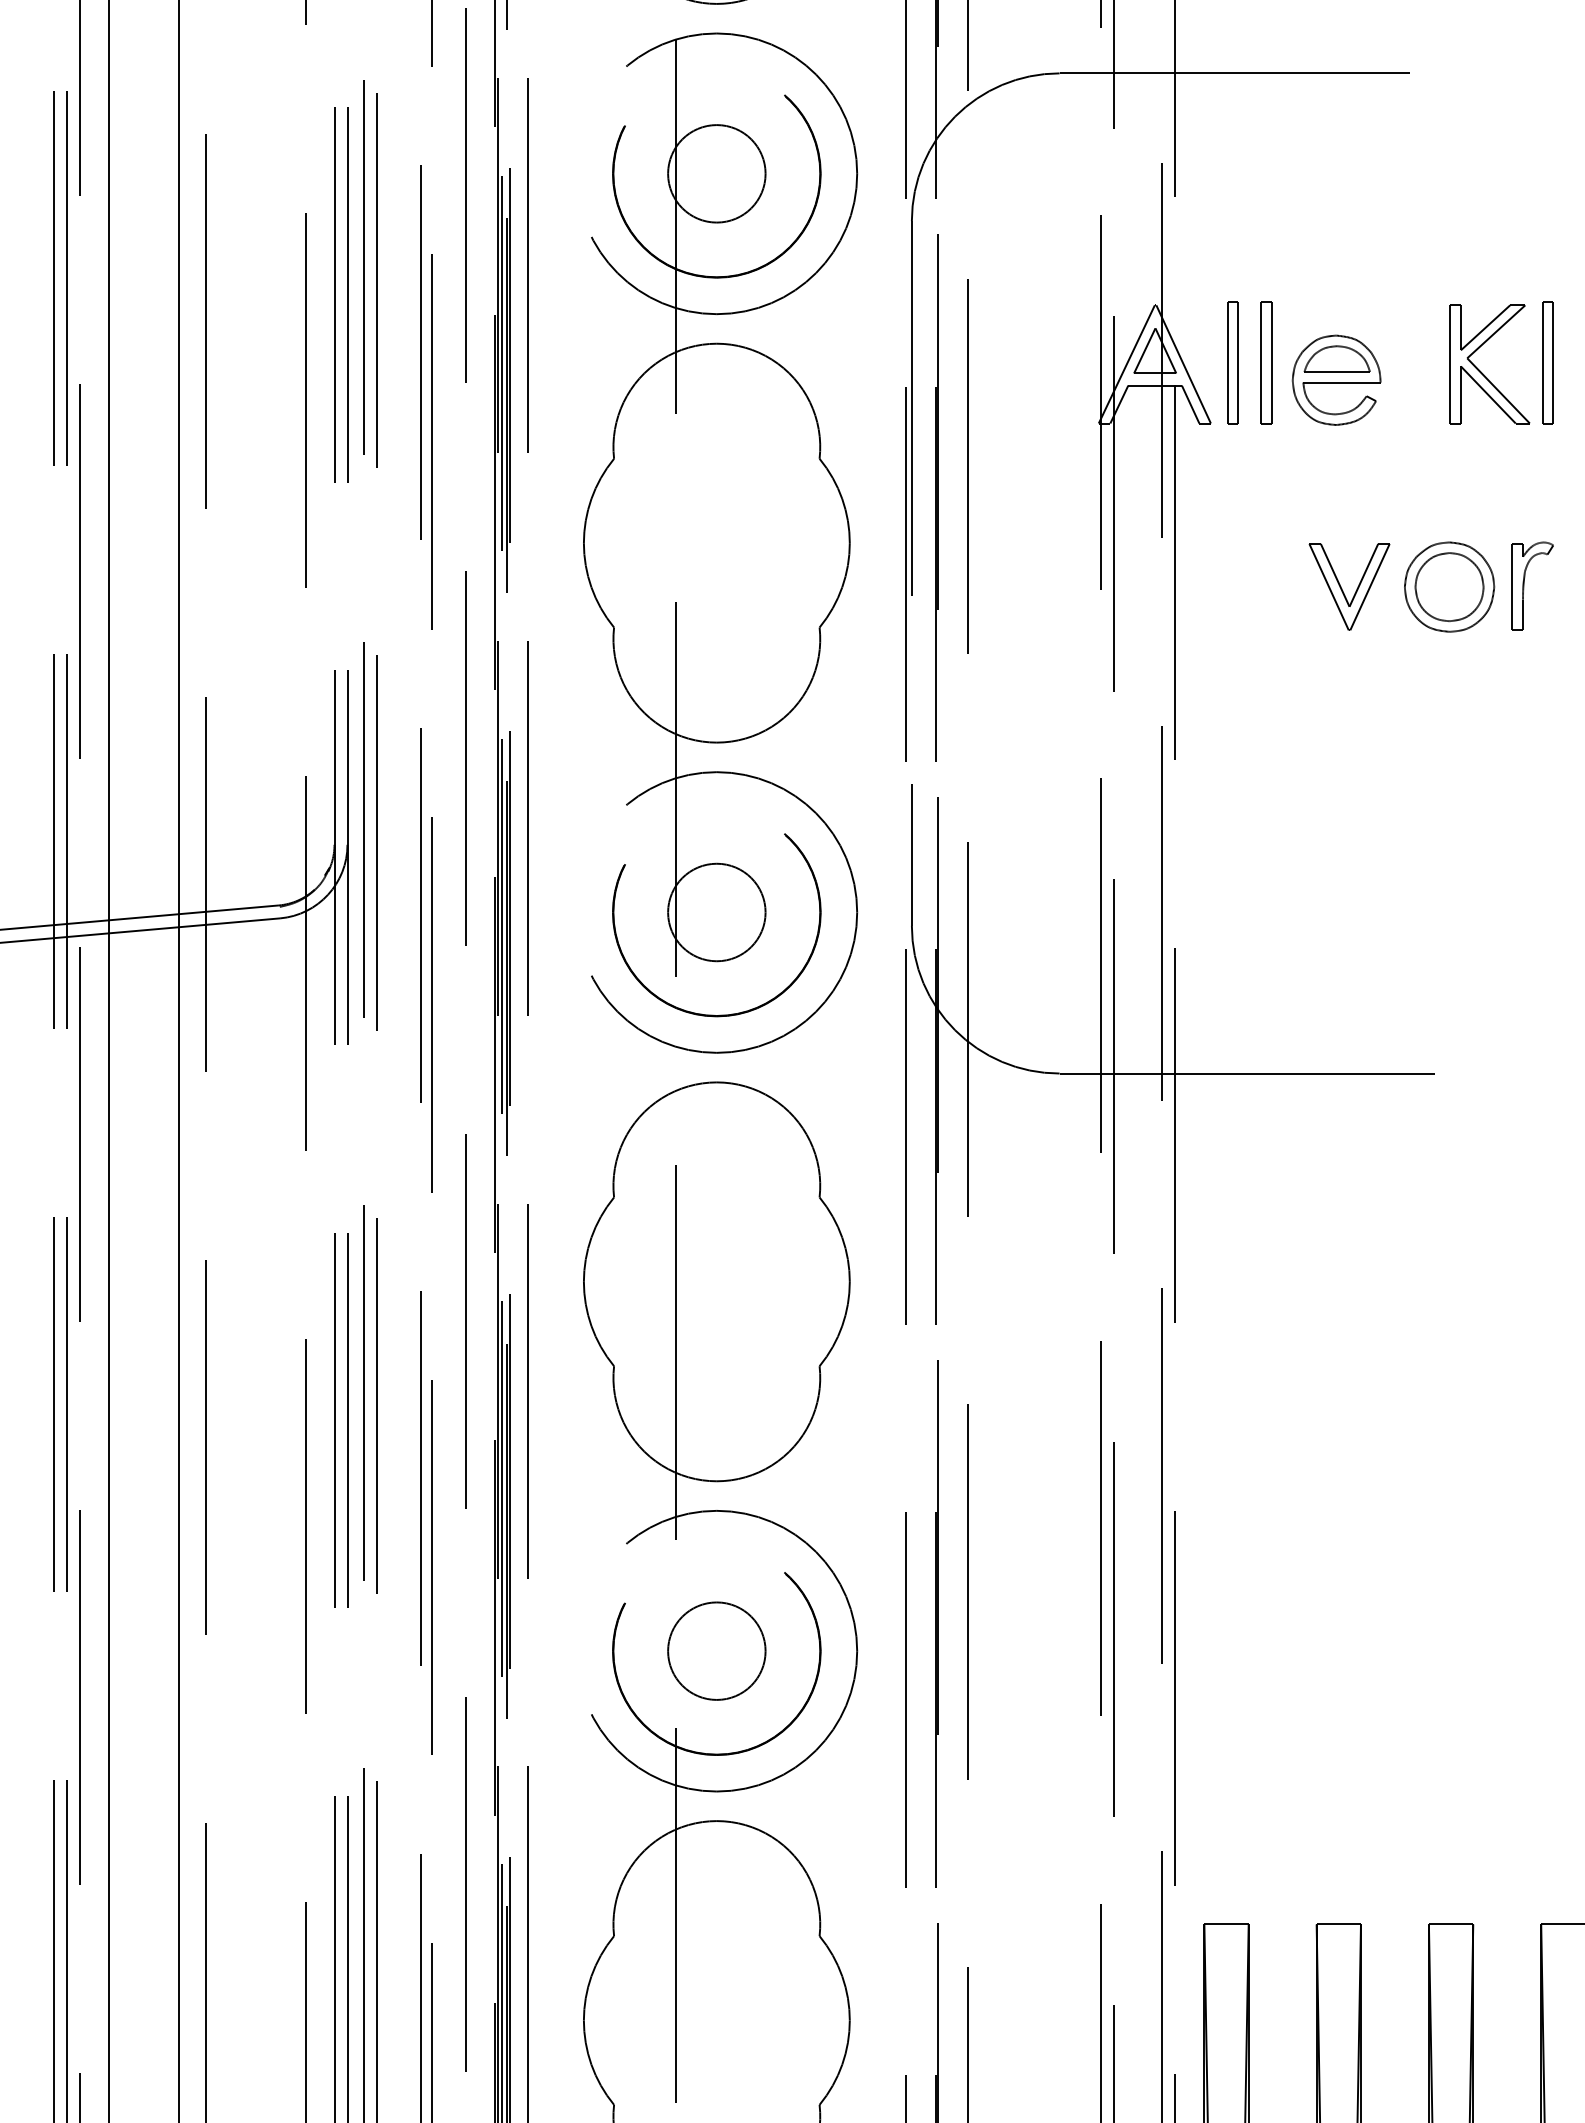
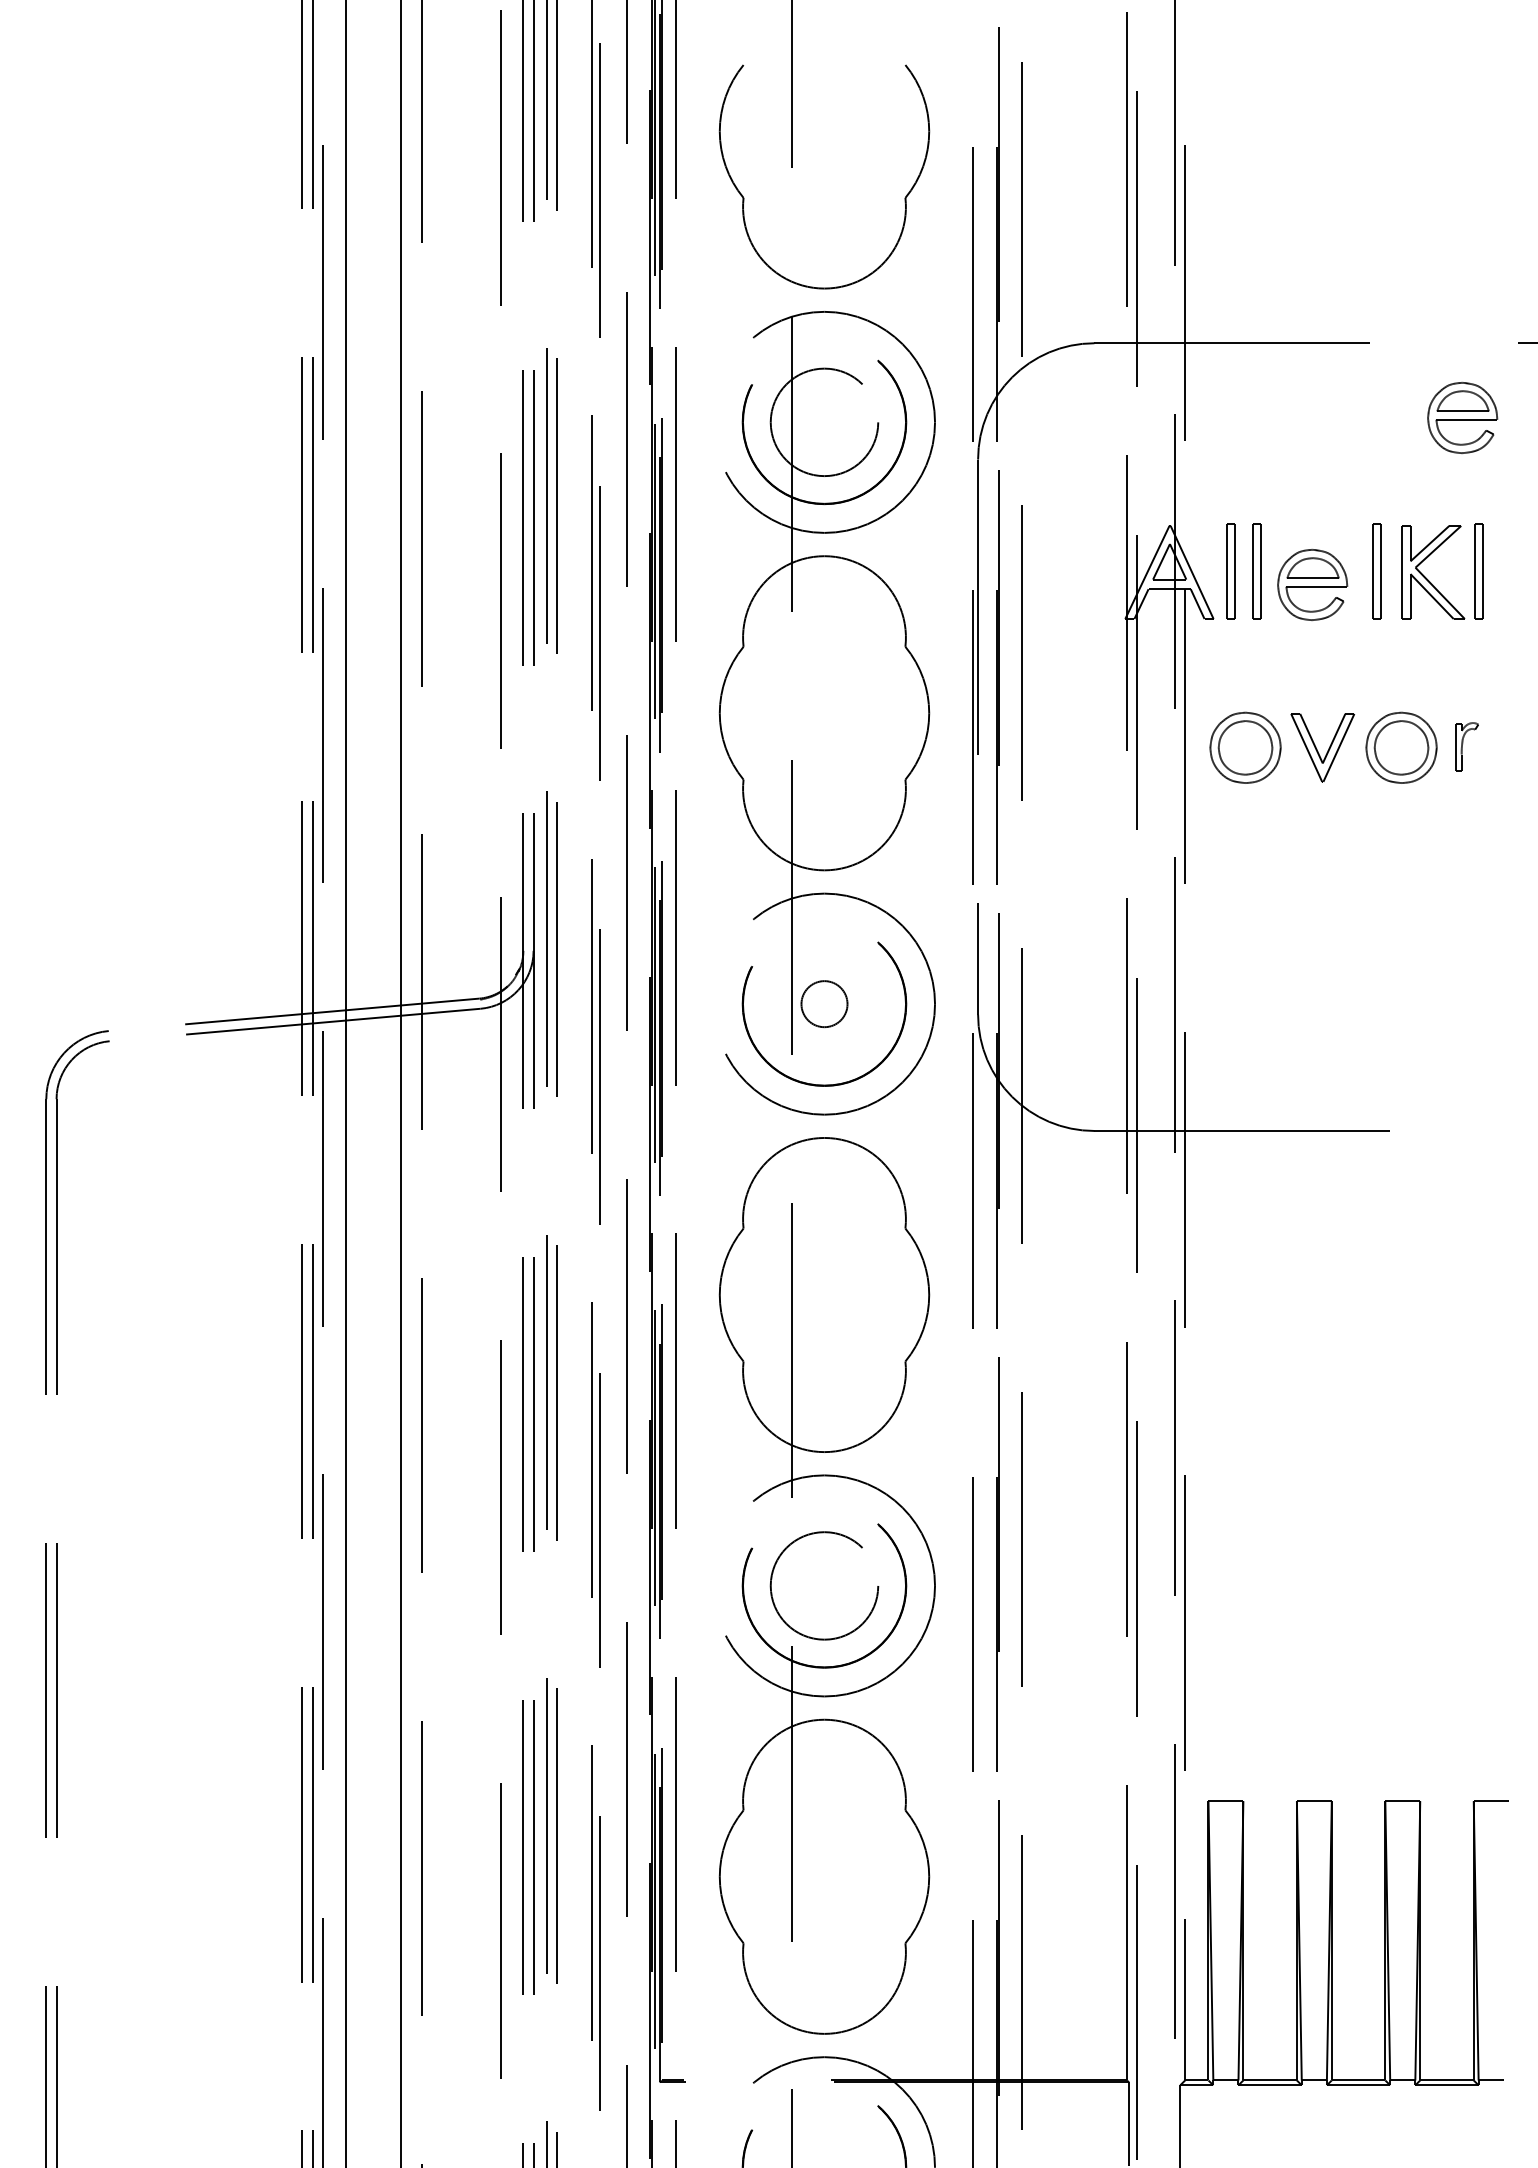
part: (1526, 167) -> (1462, 417), added
circle: (716, 172) -> (824, 421), size x1.4
part: (1417, 363) -> (1376, 571), added
part: (1531, 585) -> (1466, 746), size x0.7
part: (1251, 586) -> (1245, 747), added
circle: (716, 911) -> (824, 1003), size x0.6
circle: (716, 1650) -> (824, 1585), size x1.4

